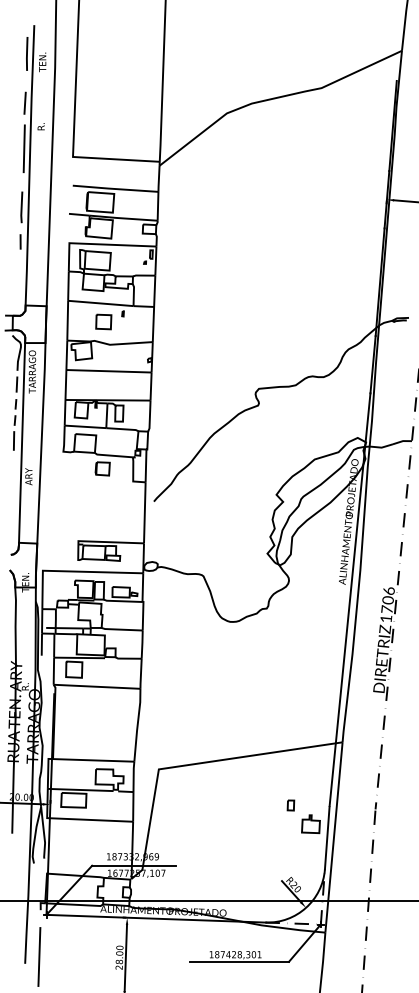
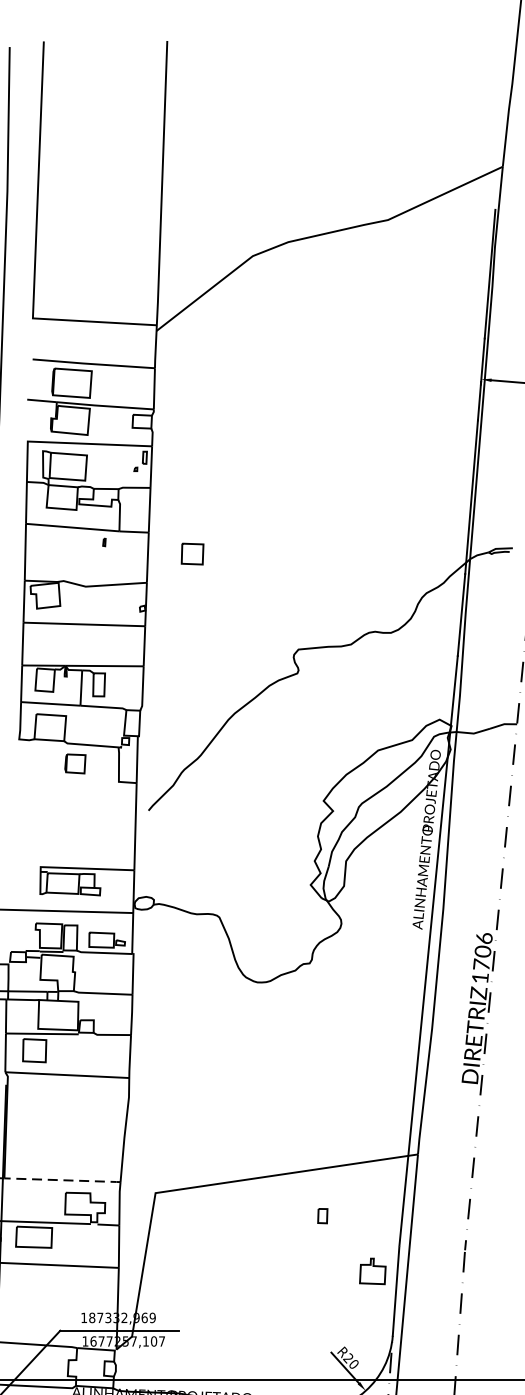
part: (103, 321) -> (192, 553), moved
line: (93, 760) -> (62, 1180), solid -> dashed
part: (290, 805) -> (322, 1216), moved

